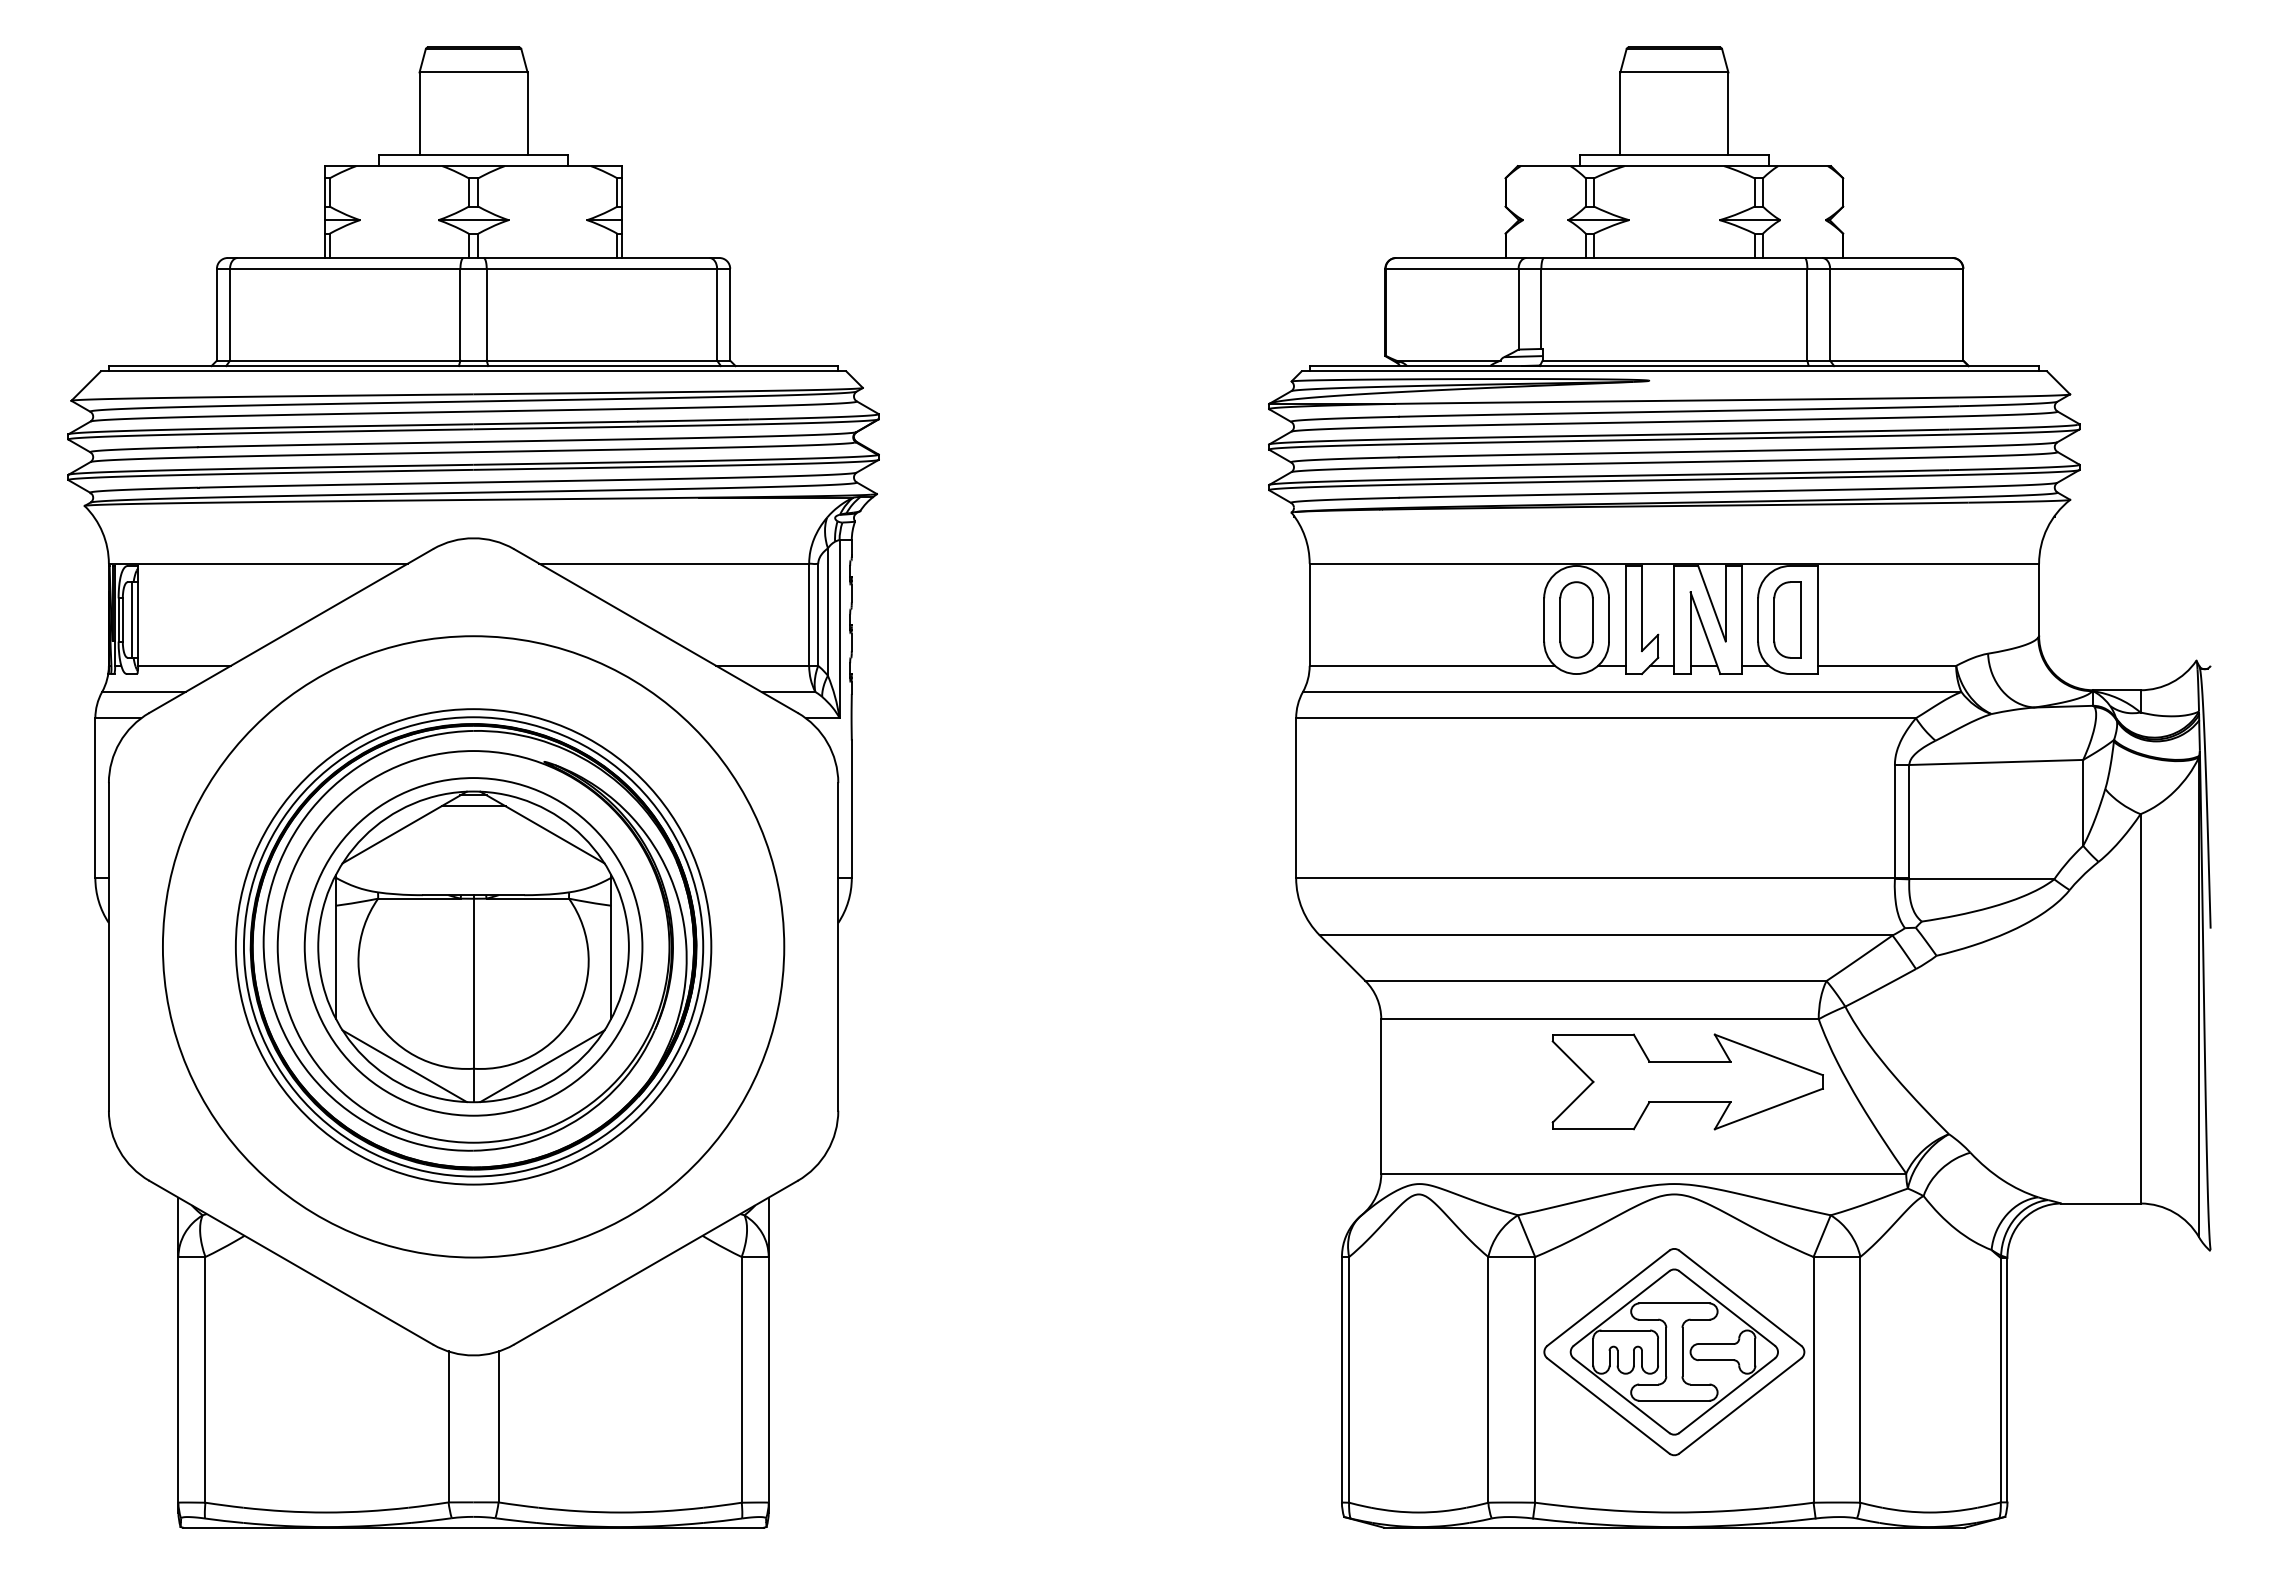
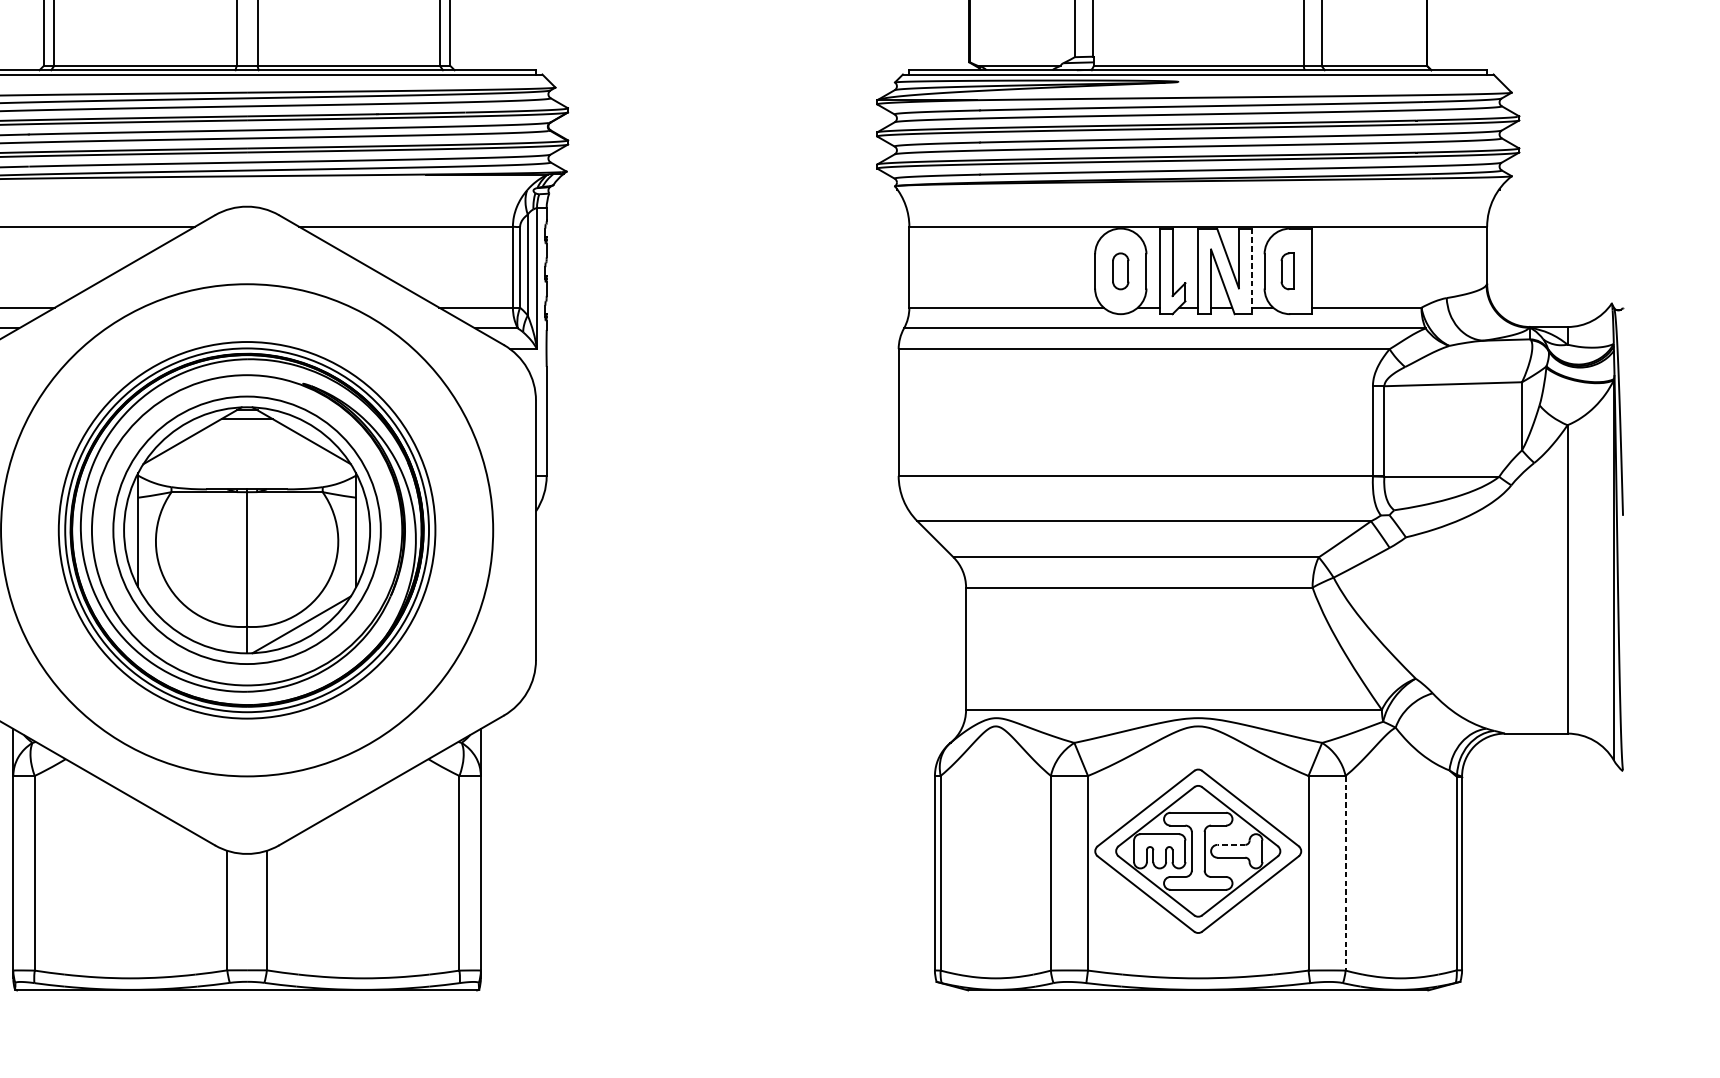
part: (1576, 619) -> (1120, 271), size x0.6
part: (1787, 619) -> (1287, 271), size x0.6
line: (1741, 620) -> (1251, 271), solid -> dashed
line: (404, 1066) -> (192, 625), removed
part: (1687, 1081) -> (1208, 636), removed
line: (1716, 1344) -> (1231, 845), solid -> dashed
line: (1860, 1379) -> (1345, 872), solid -> dashed

